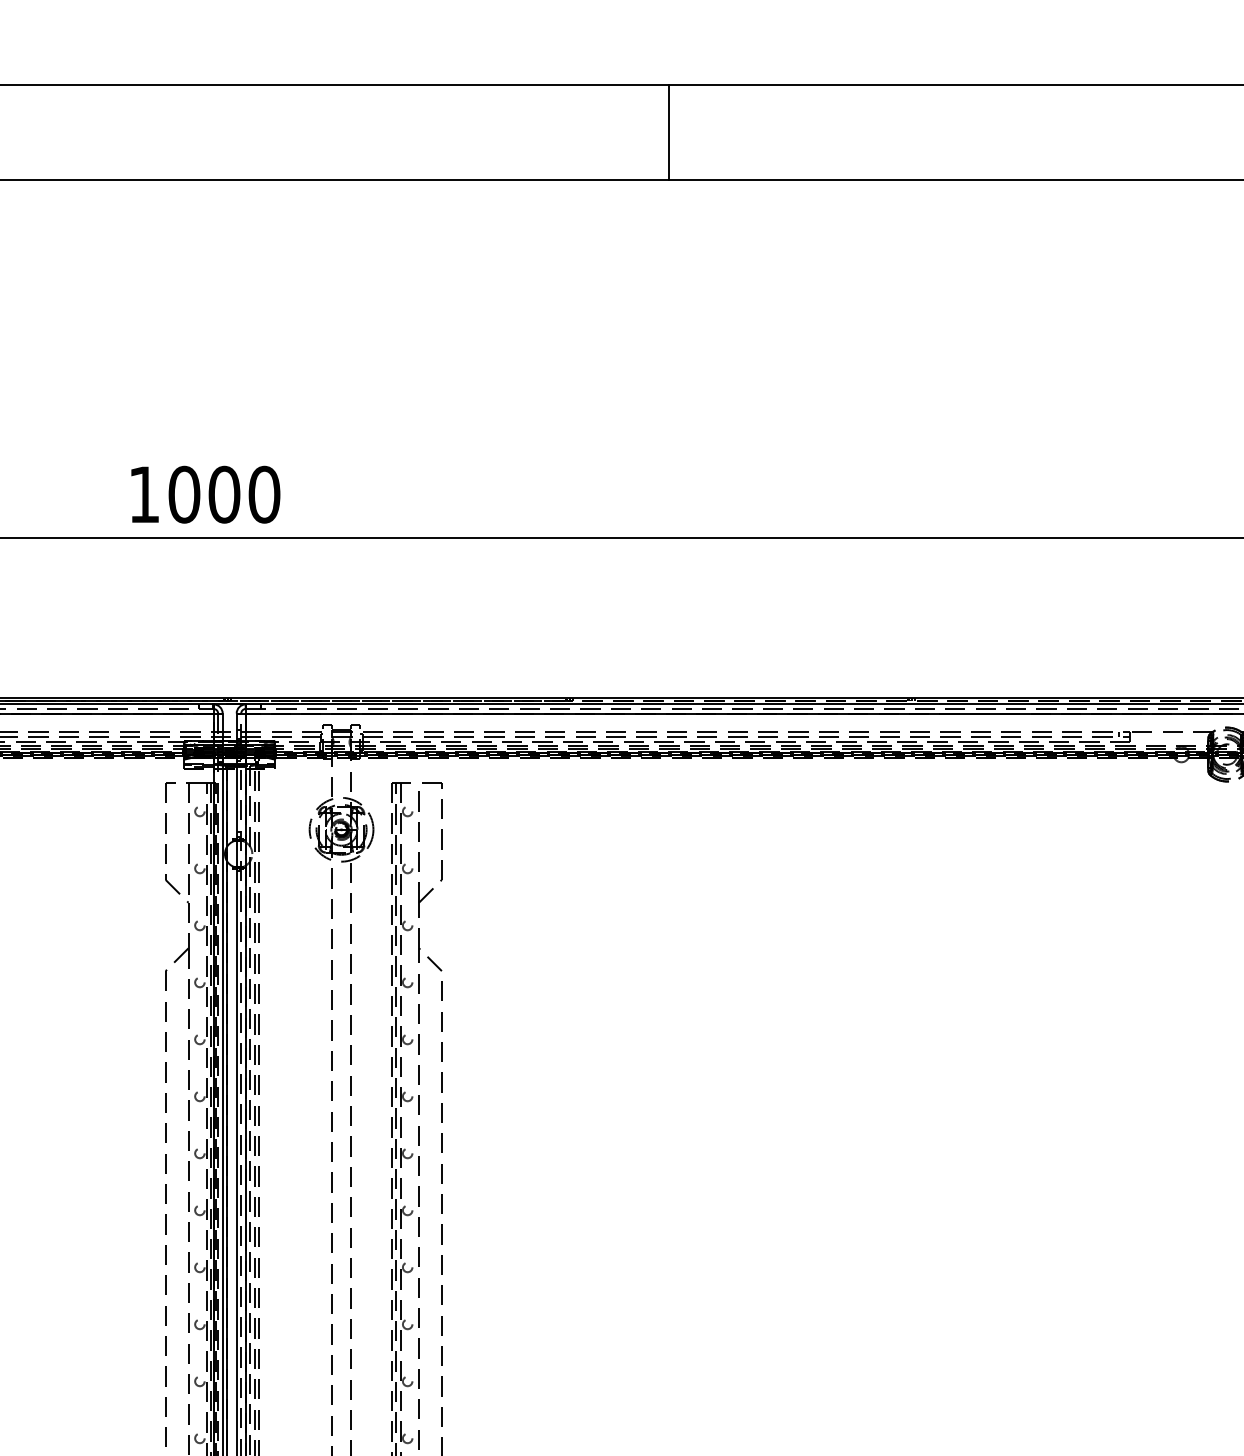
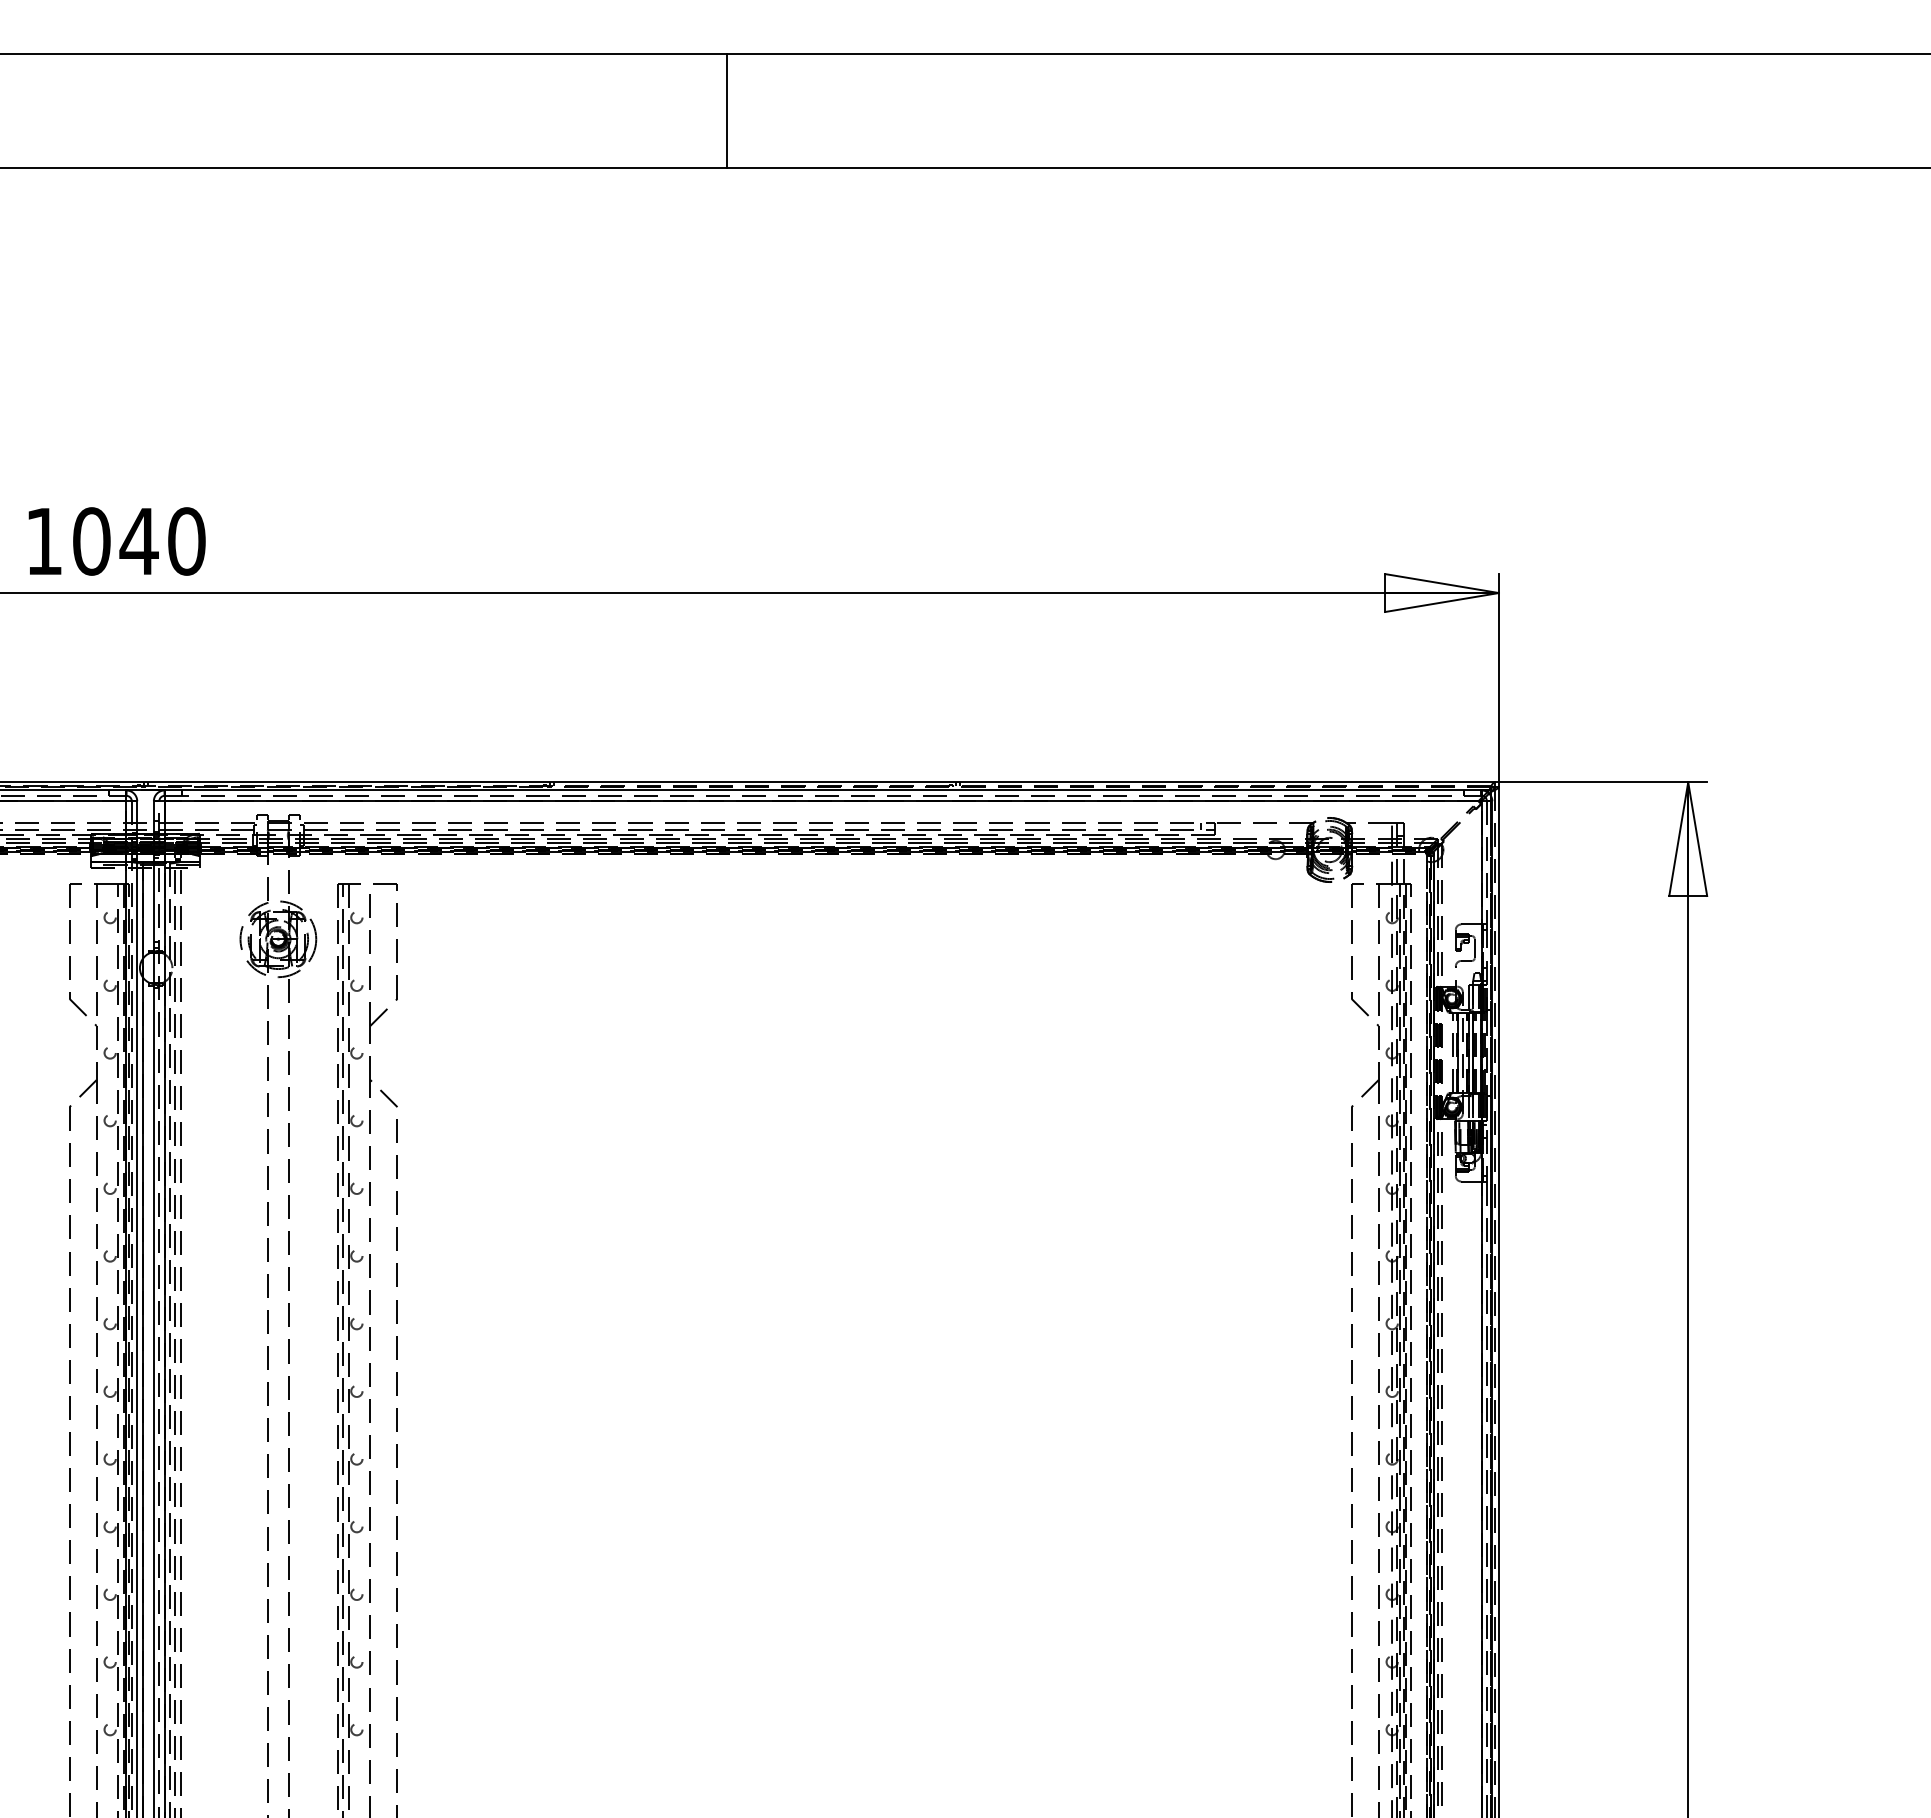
line: (669, 132) -> (726, 111), moved
text: (223, 494) -> (138, 541), 1000 -> 1040

